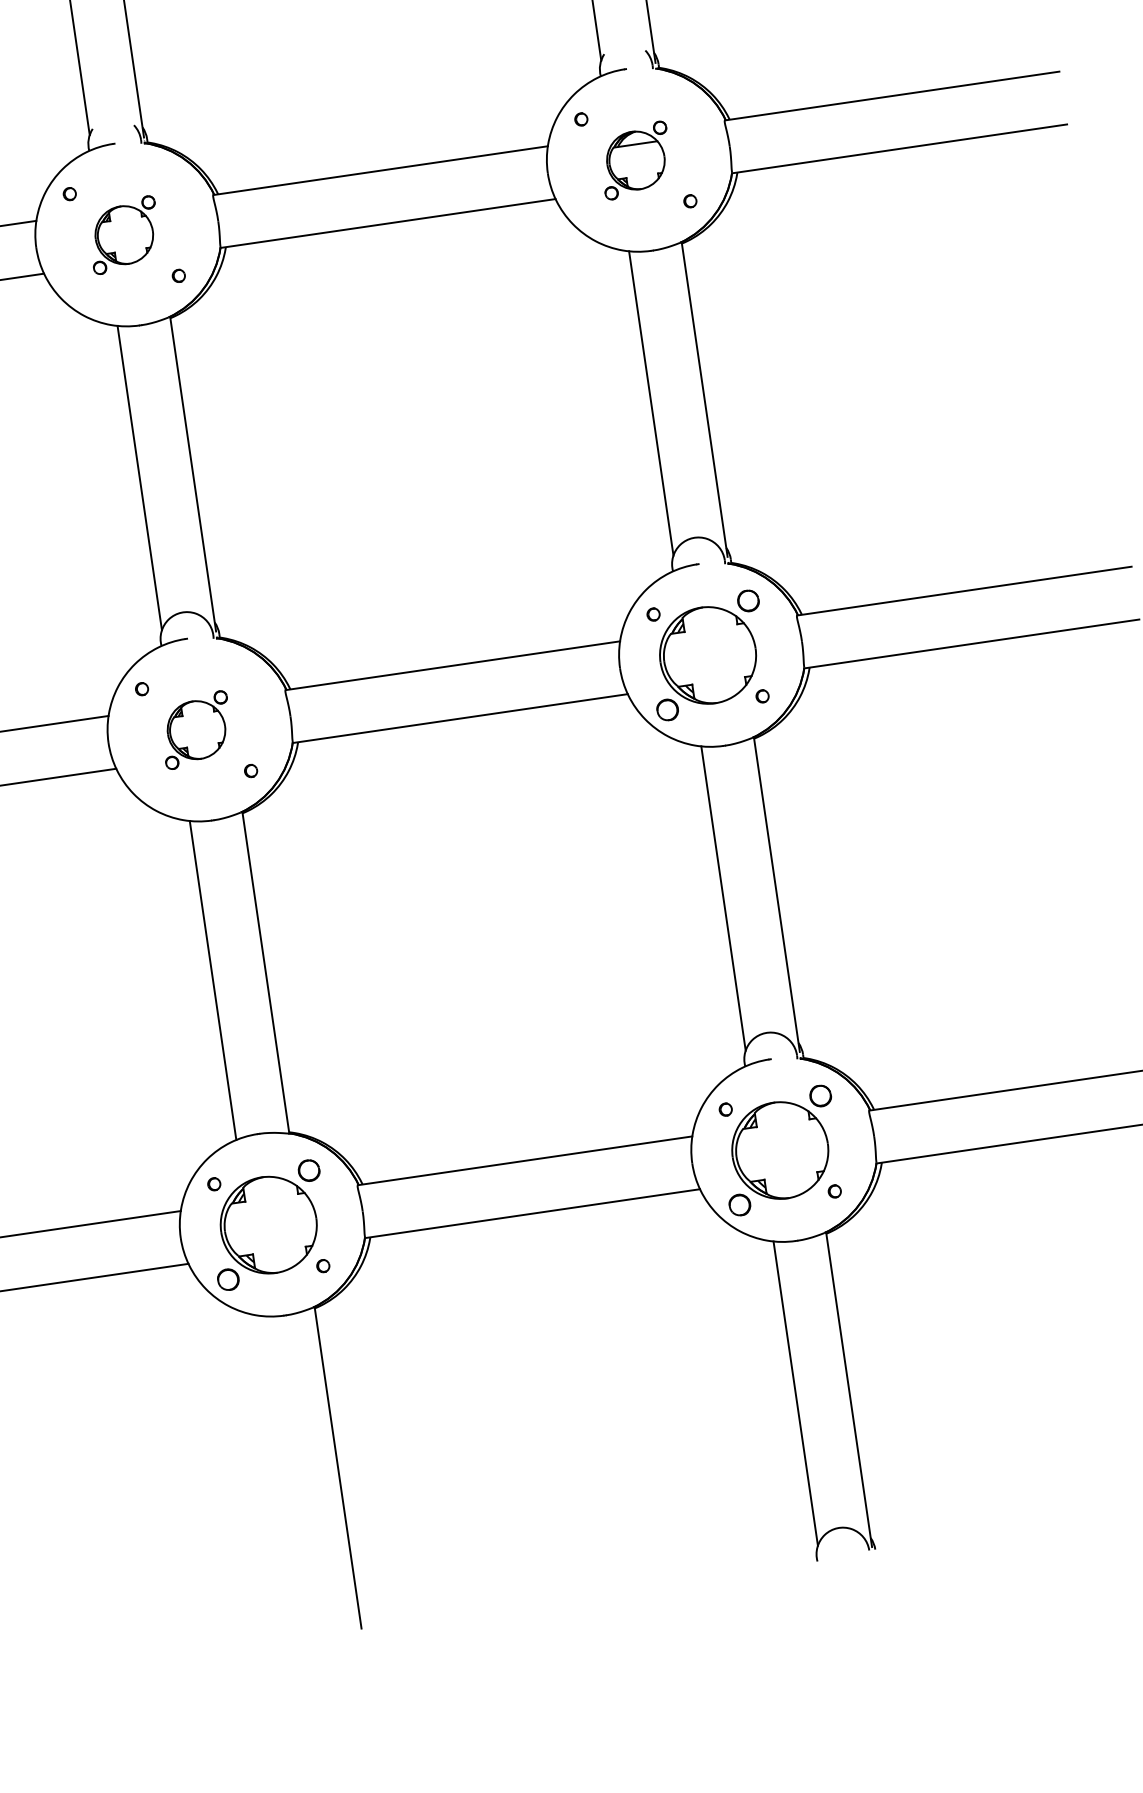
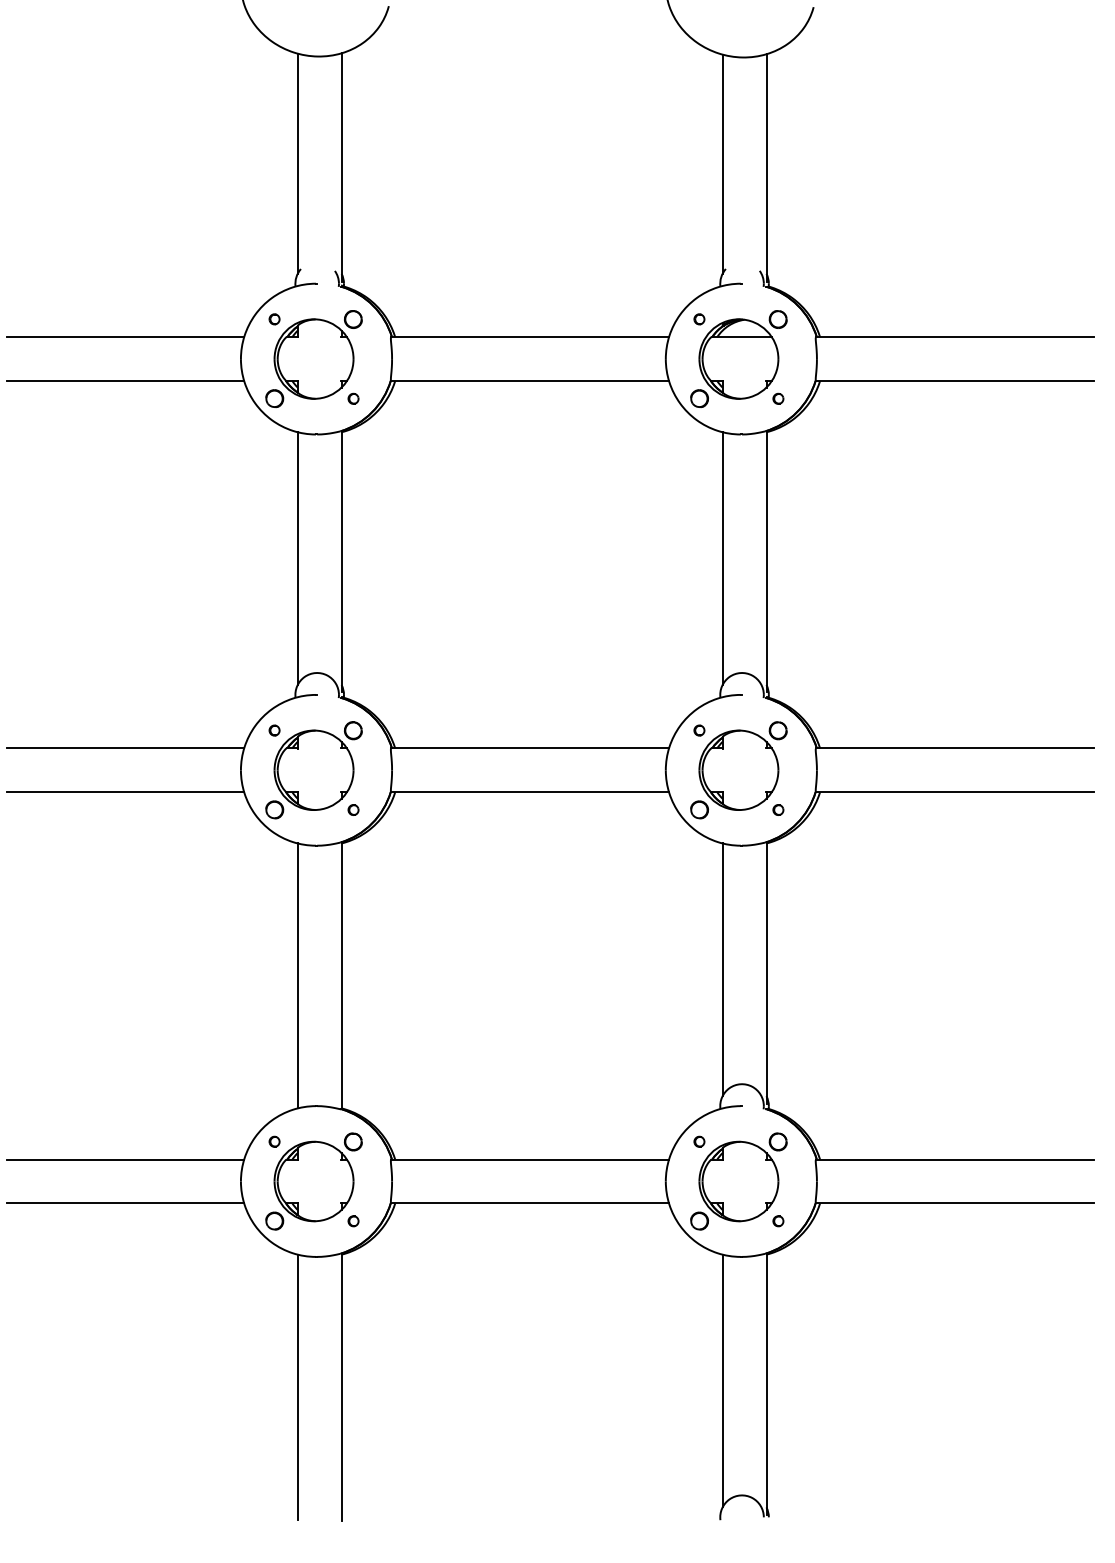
part: (635, 160) -> (738, 359), size x1.67
part: (123, 235) -> (313, 359), size x1.67
part: (195, 730) -> (313, 770), size x1.67
line: (284, 1474) -> (297, 1386), added

